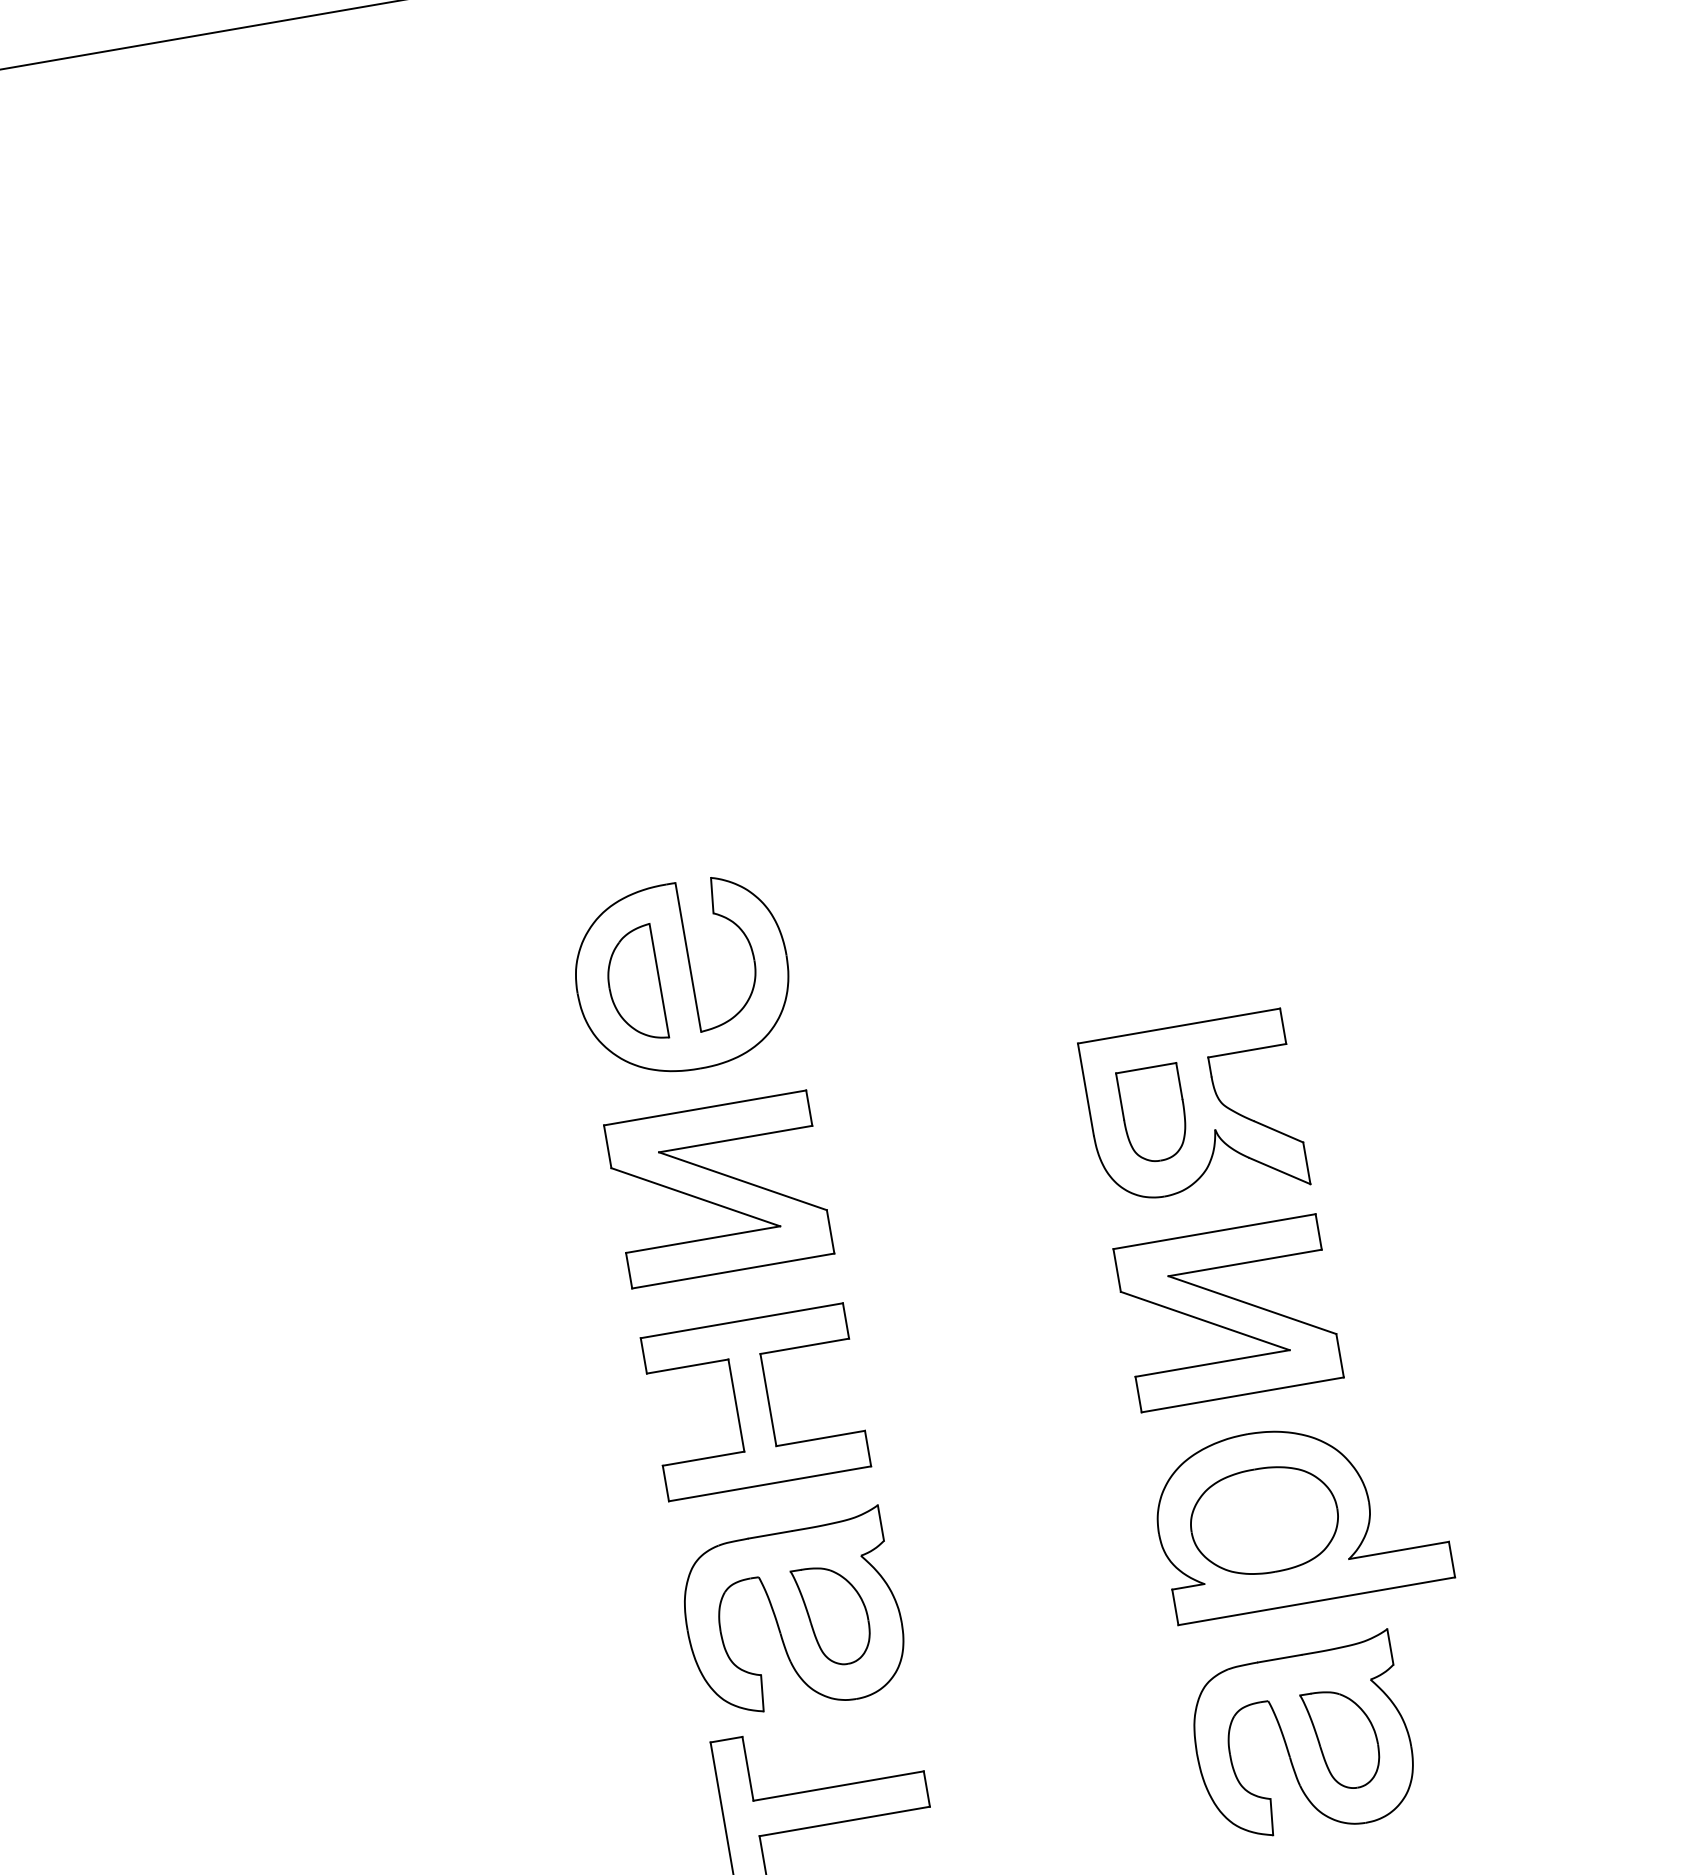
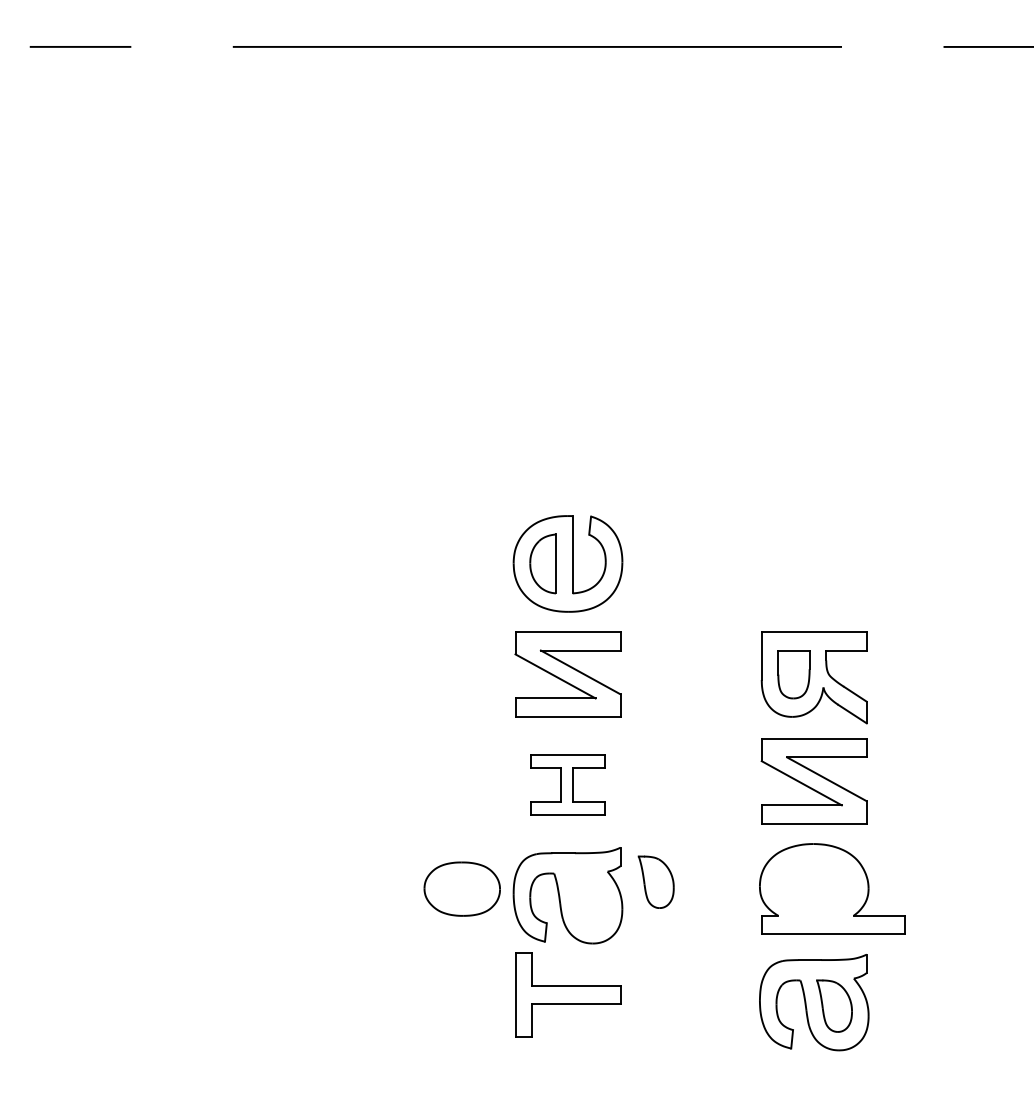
part: (756, 1400) -> (568, 784), size x0.7
part: (1262, 1519) -> (461, 888), moved
part: (831, 1614) -> (655, 881), moved

